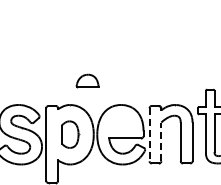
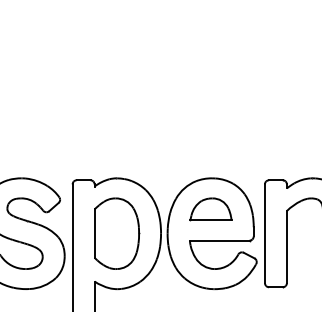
part: (87, 80) -> (210, 209), moved
part: (70, 134) -> (117, 233), size x1.43
line: (149, 135) -> (264, 235), dashed -> solid
line: (161, 141) -> (287, 246), dashed -> solid

